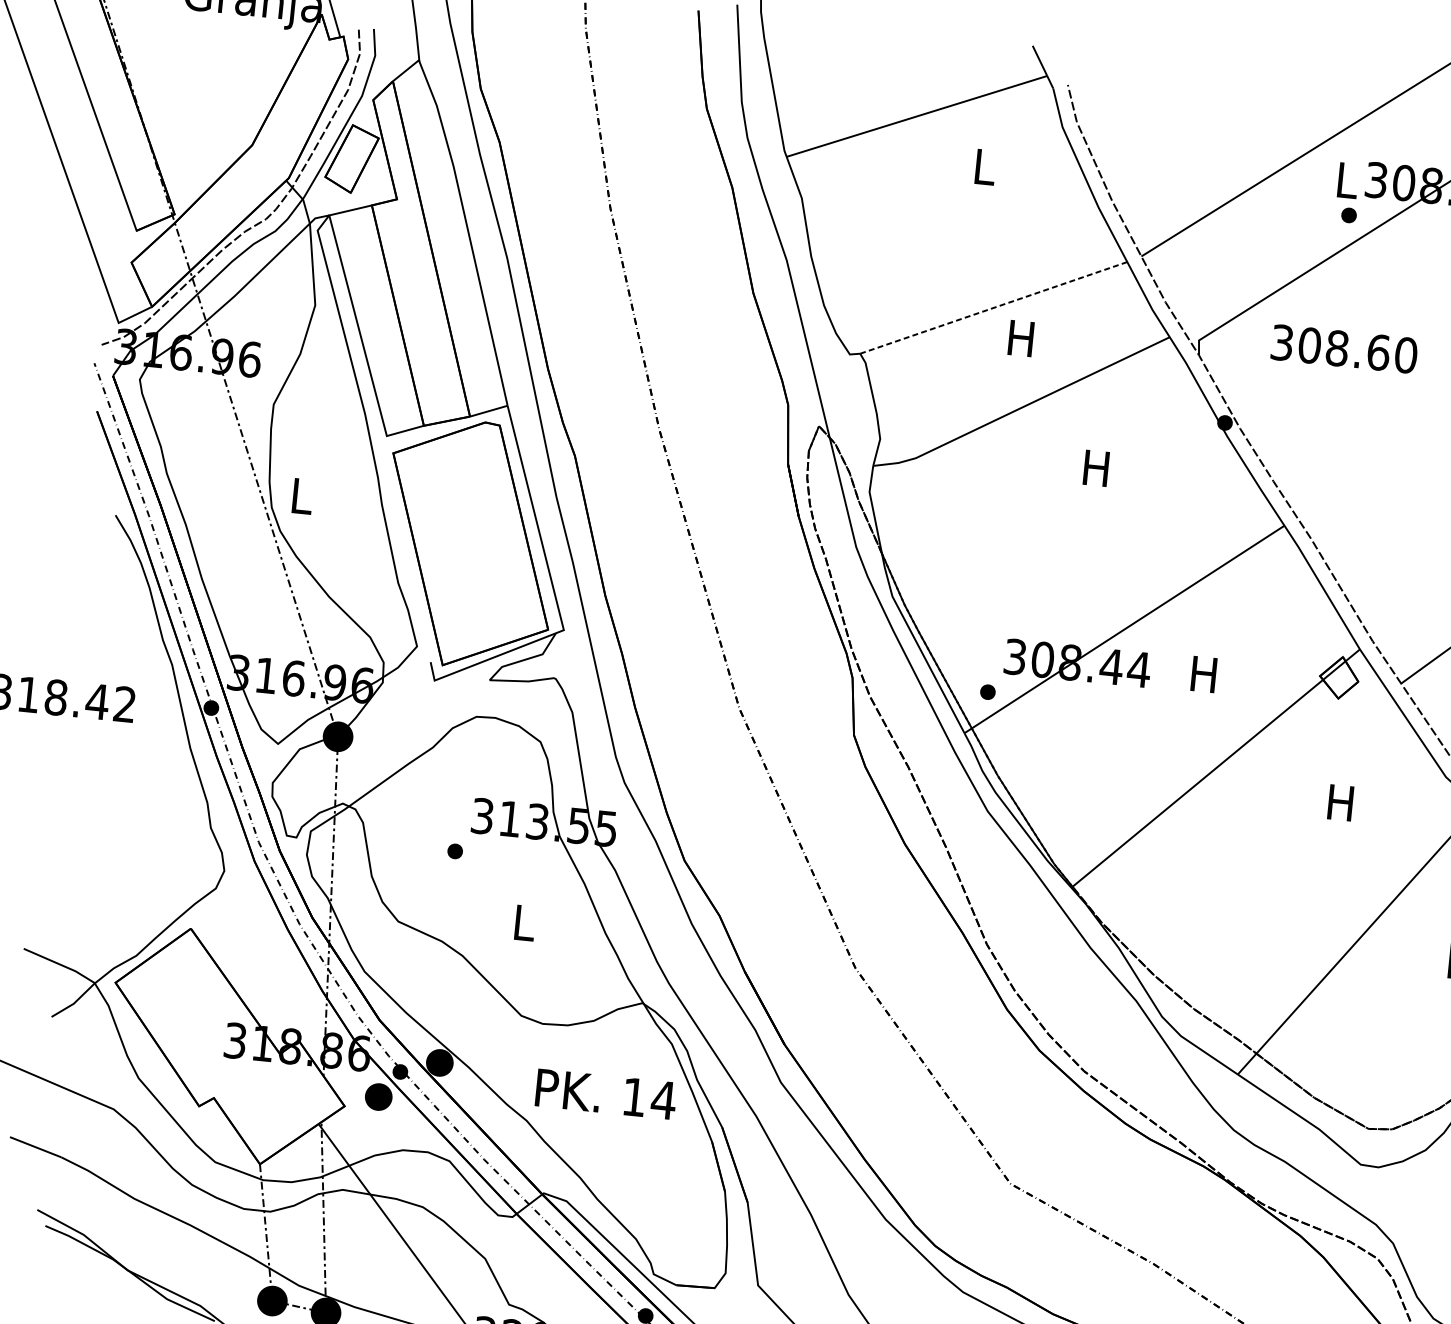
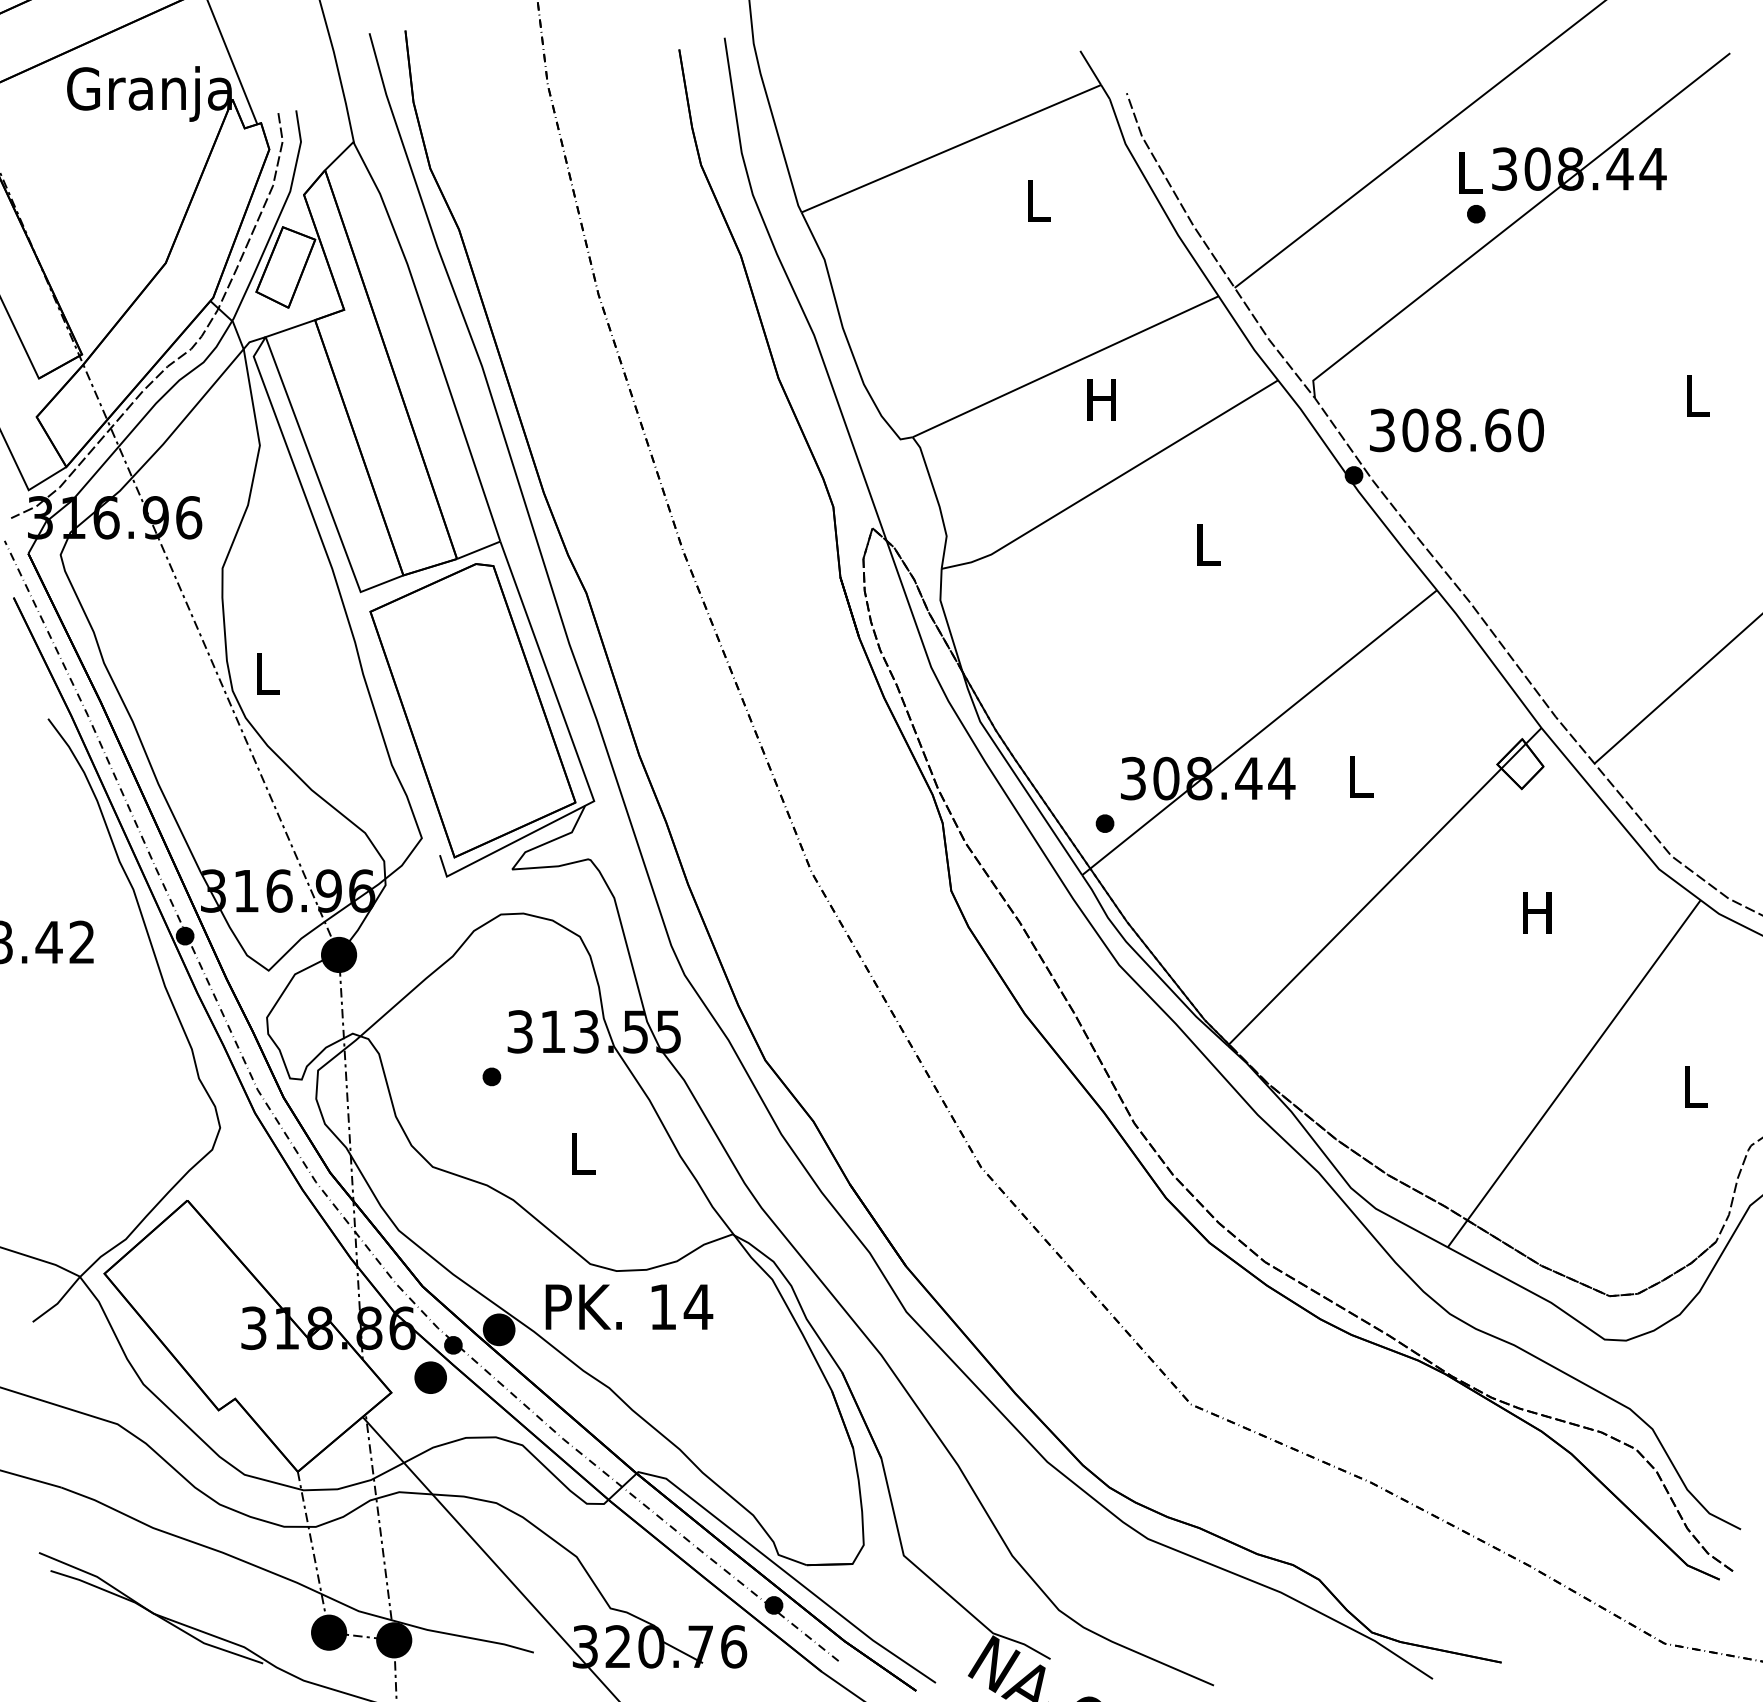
line: (993, 307) -> (1065, 366), dashed -> solid
text: (1344, 349) -> (1456, 430), moved
text: (1096, 468) -> (1206, 544), H -> L
text: (1204, 674) -> (1359, 776), H -> L
text: (606, 1093) -> (629, 1306), moved

